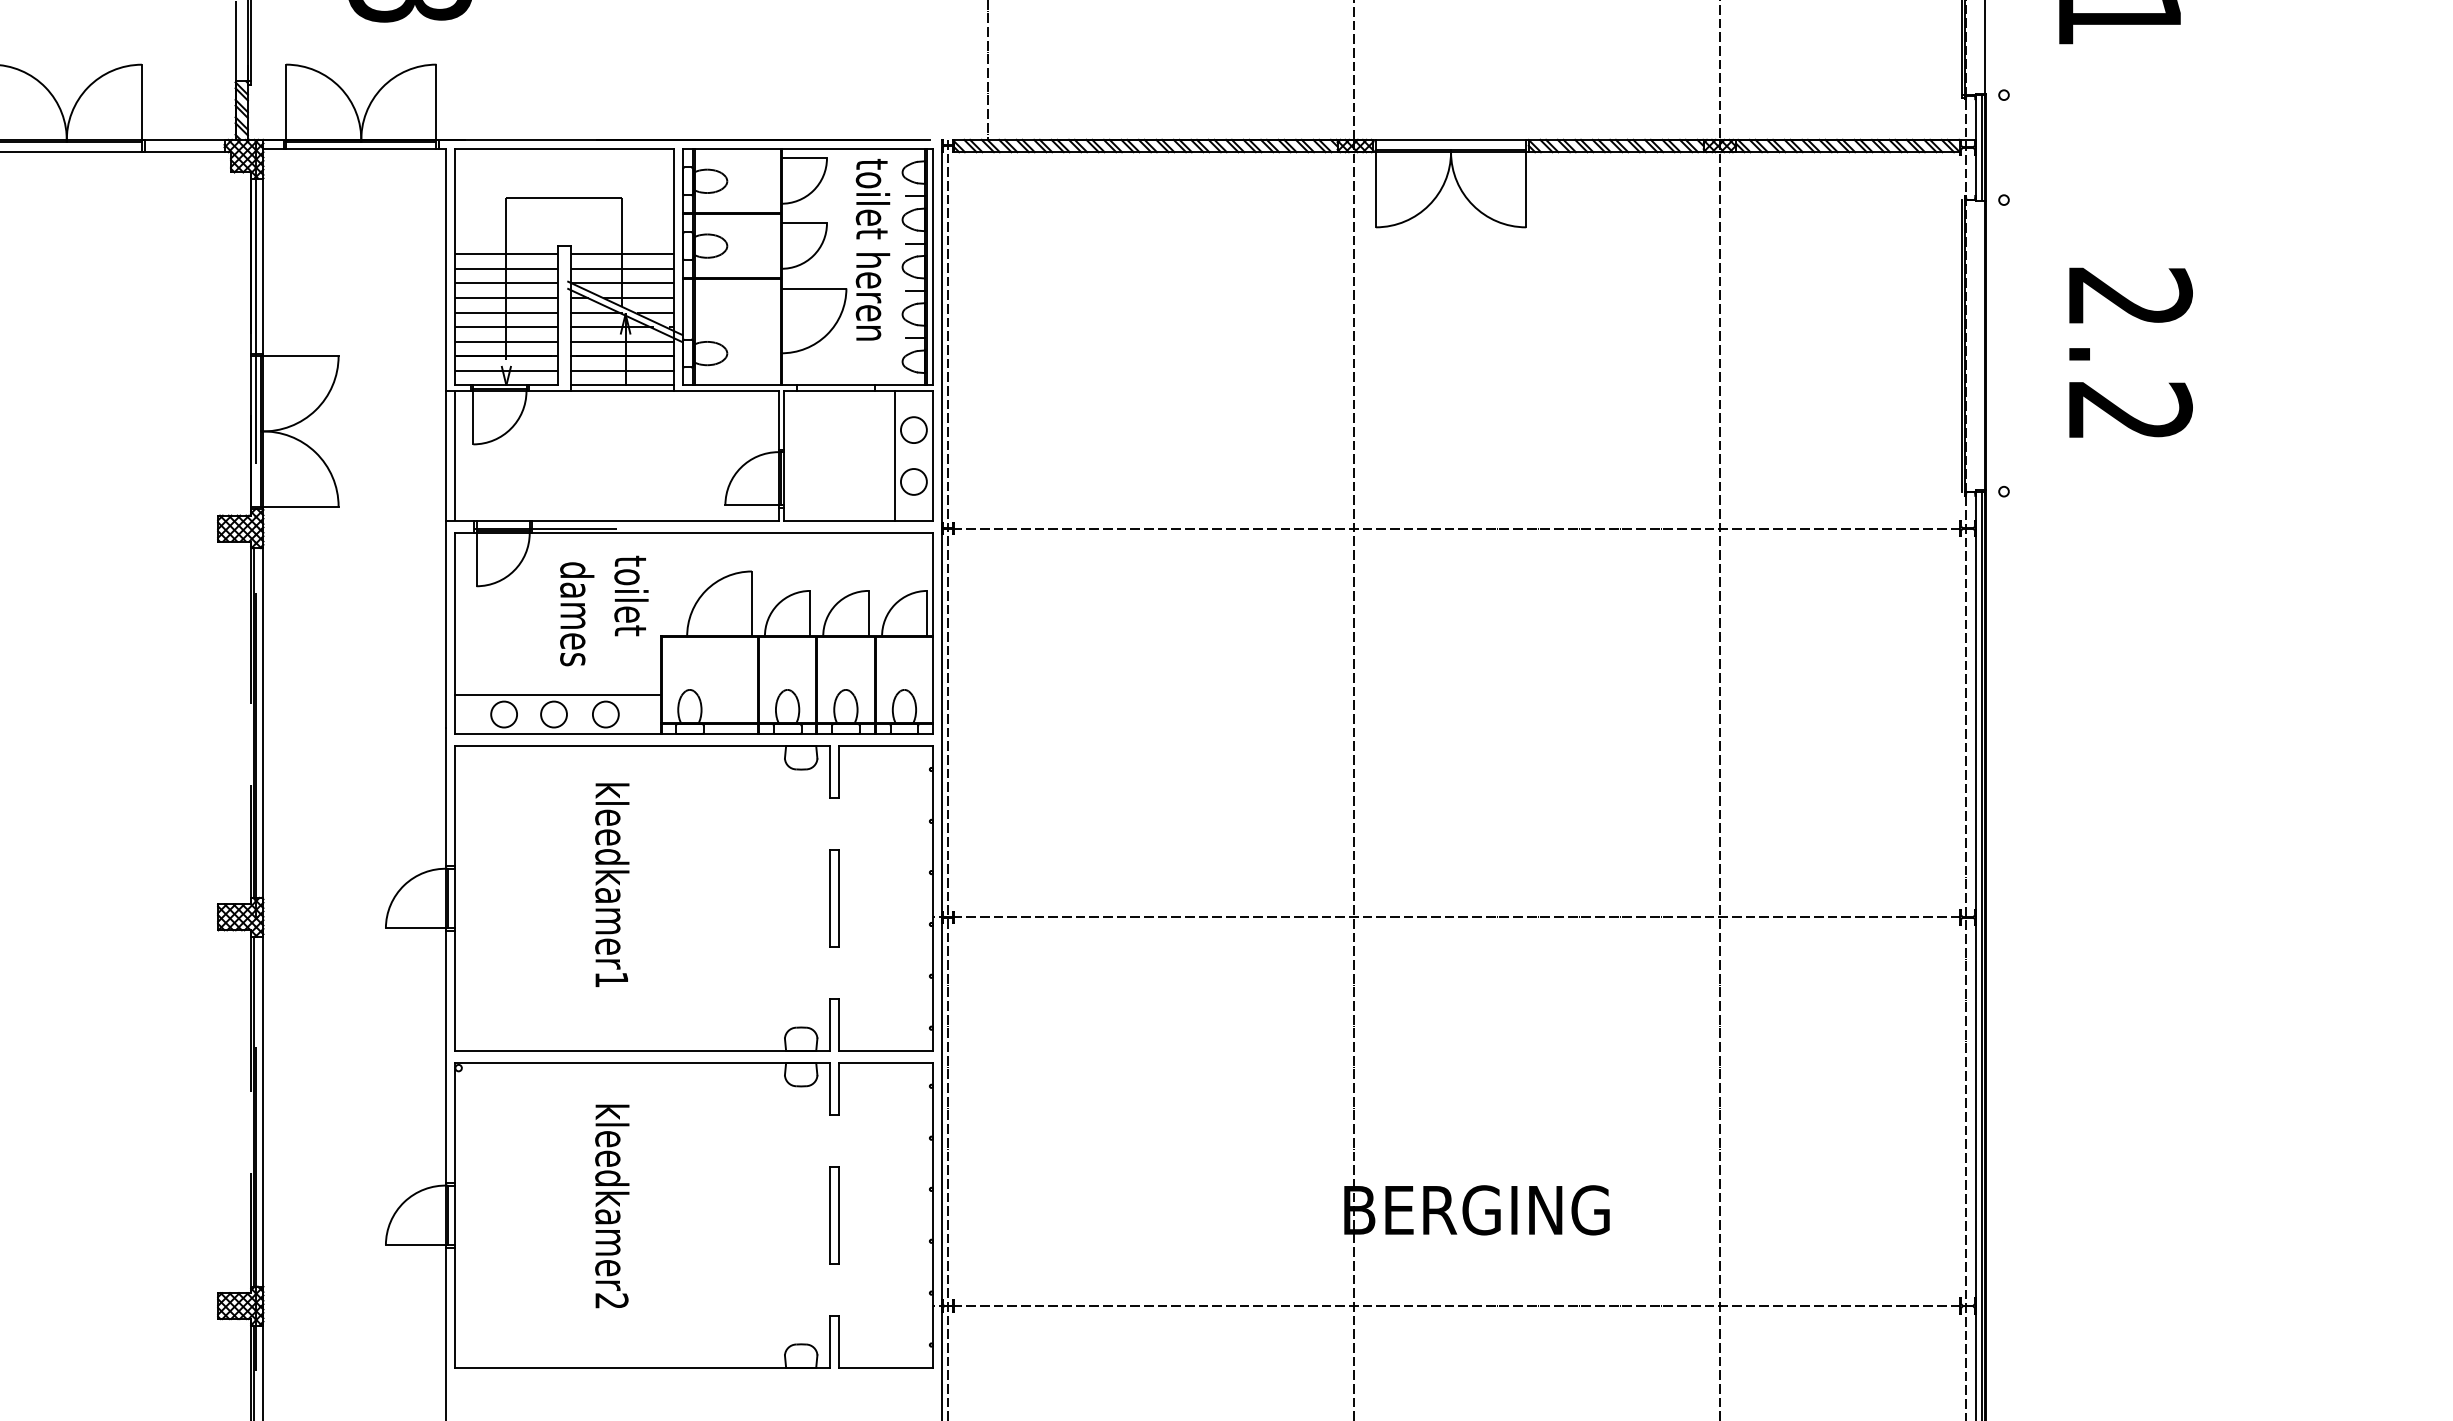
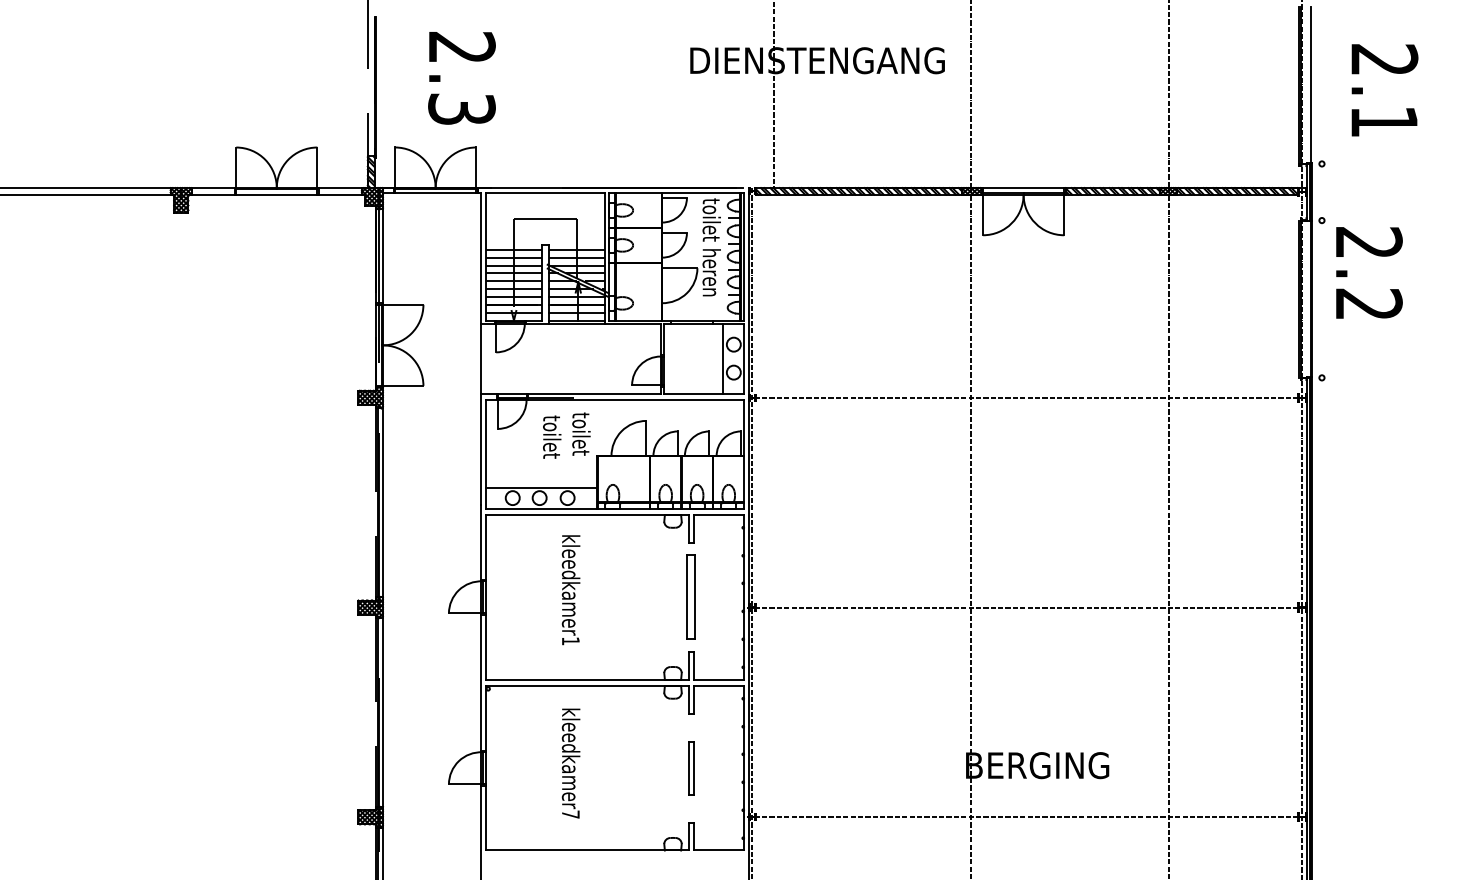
text: (2131, 351) -> (1369, 272), moved
line: (455, 455) -> (486, 358), removed
text: (577, 613) -> (552, 443), dames -> toilet
part: (835, 898) -> (691, 597), size x1.6
text: (611, 1300) -> (570, 814), kleedkamer2 -> kleedkamer7

